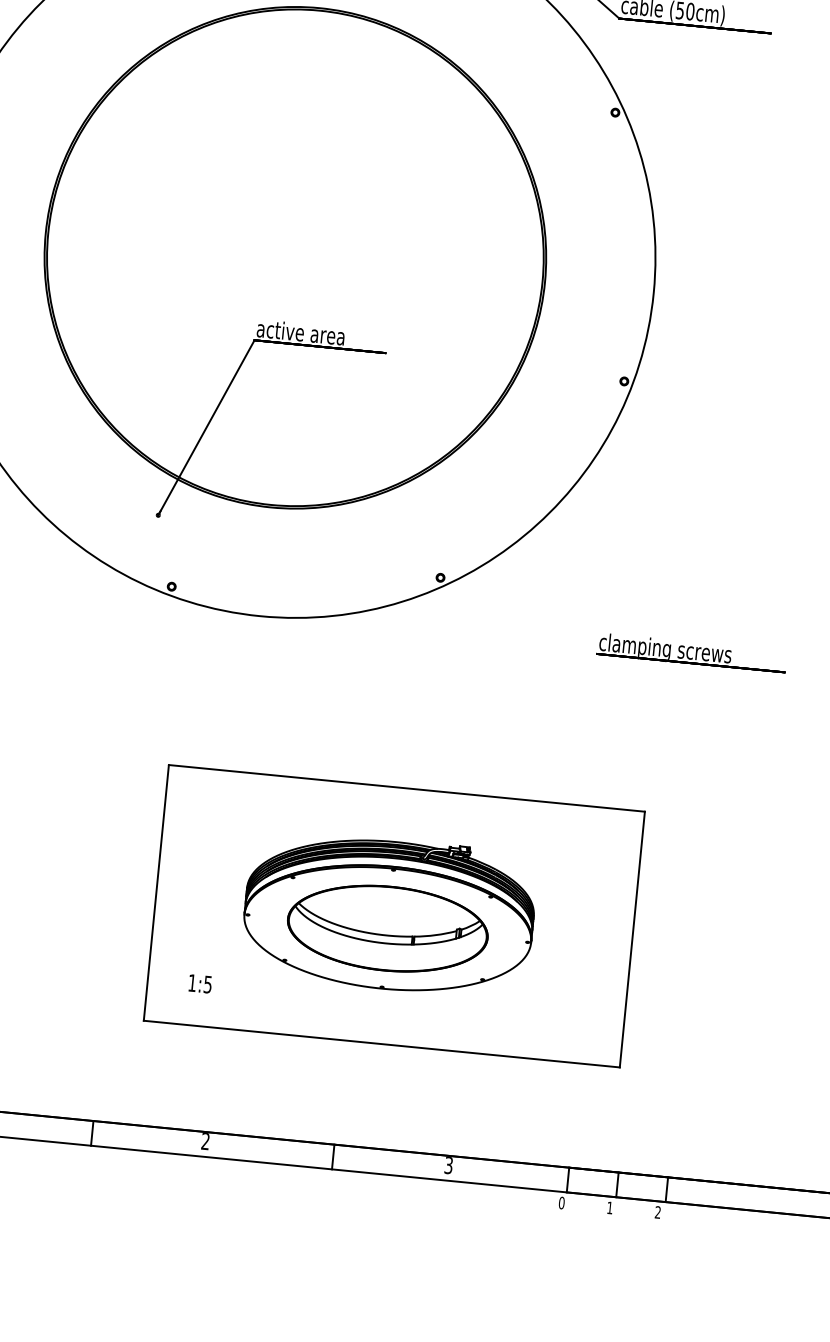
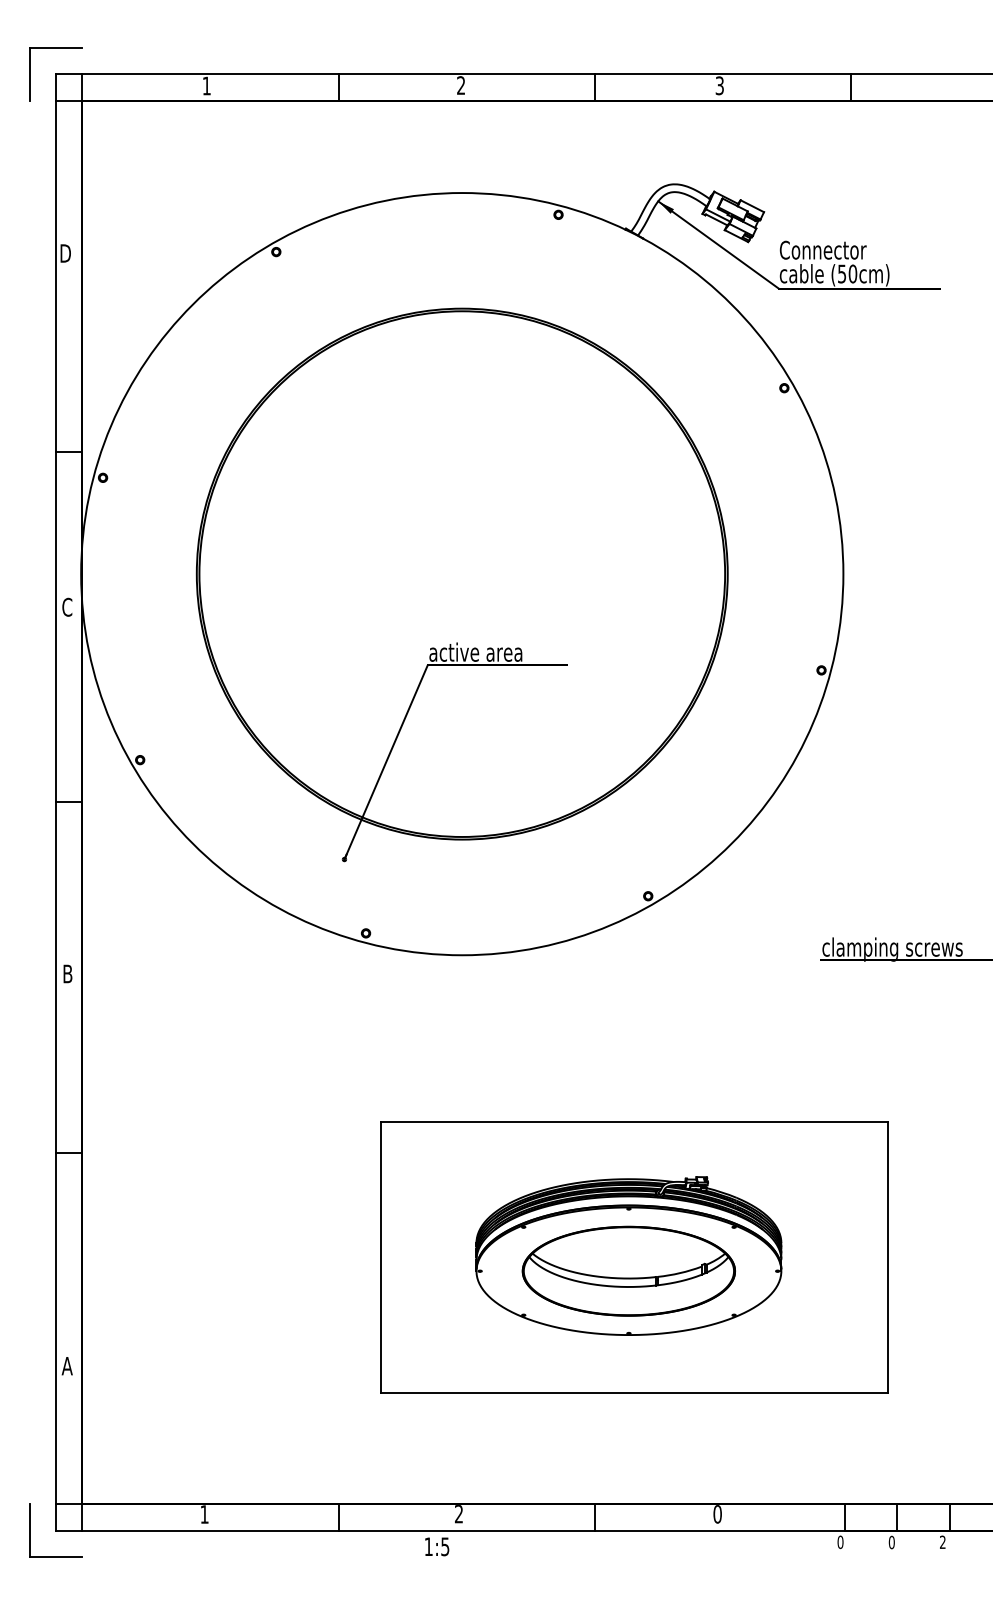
text: (200, 983) -> (437, 1546), moved
text: (448, 1165) -> (717, 1514), 3 -> 0
text: (609, 1207) -> (891, 1542), 1 -> 0

